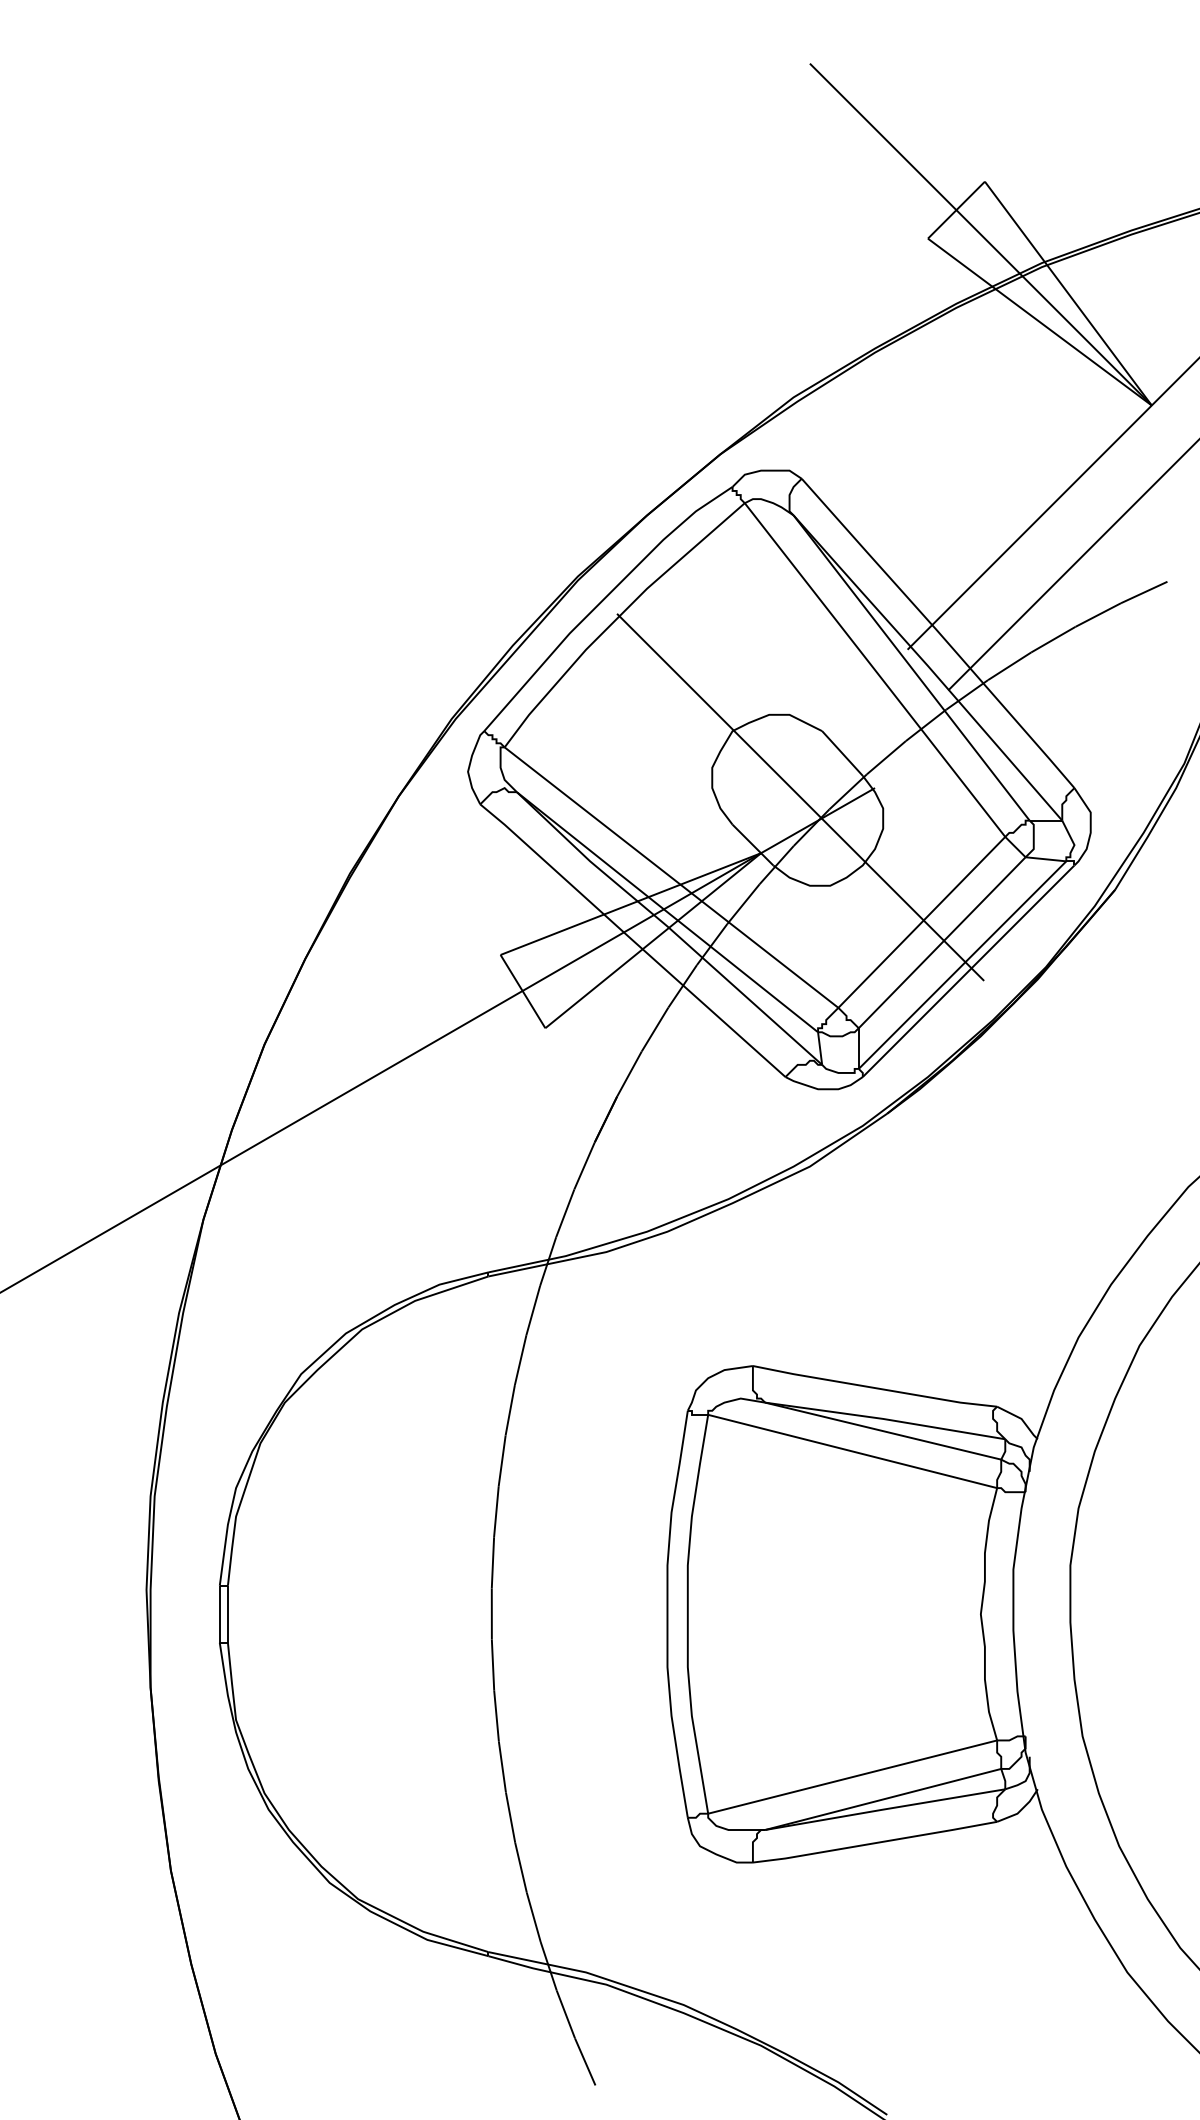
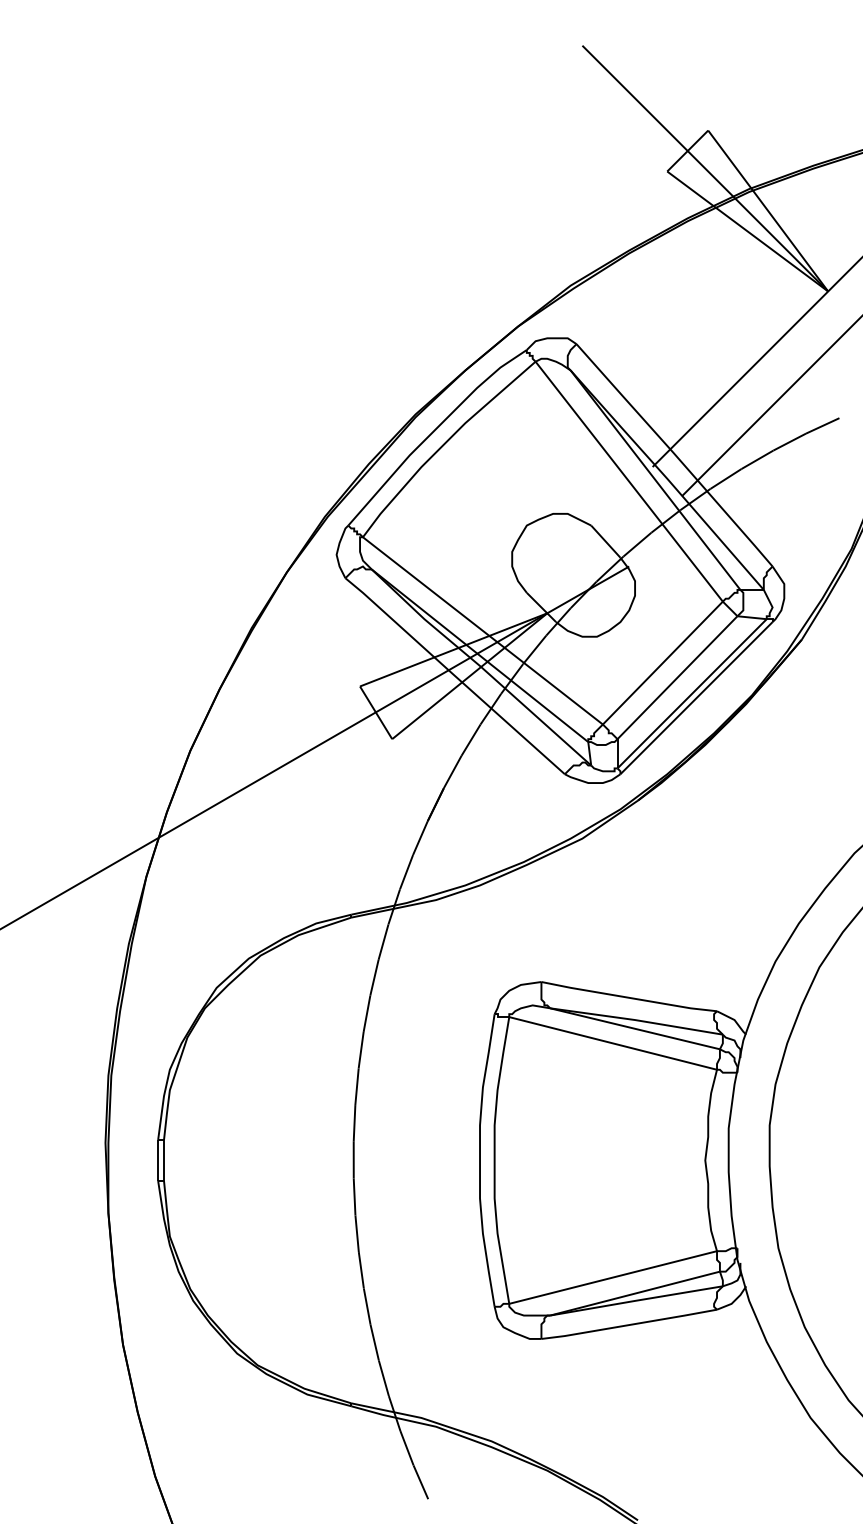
line: (800, 797) -> (575, 573), removed

